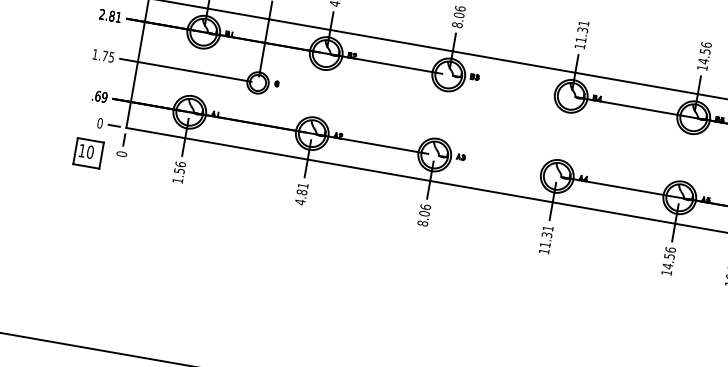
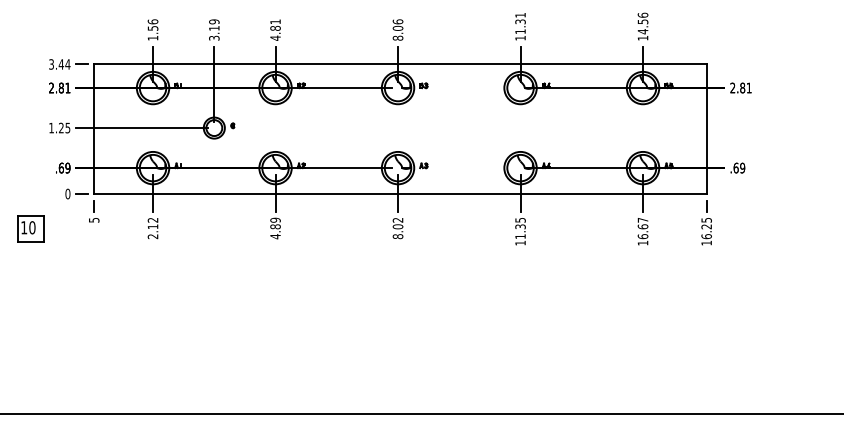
text: (105, 55) -> (61, 127), 1.75 -> 1.25
part: (88, 152) -> (30, 228), moved
text: (121, 153) -> (93, 219), 0 -> 5
text: (178, 172) -> (152, 228), 1.56 -> 2.12
text: (303, 185) -> (275, 219), 4.81 -> 4.89
text: (425, 206) -> (397, 219), 8.06 -> 8.02
text: (548, 228) -> (520, 220), 11.31 -> 11.35
text: (668, 258) -> (642, 228), 14.56 -> 16.67

